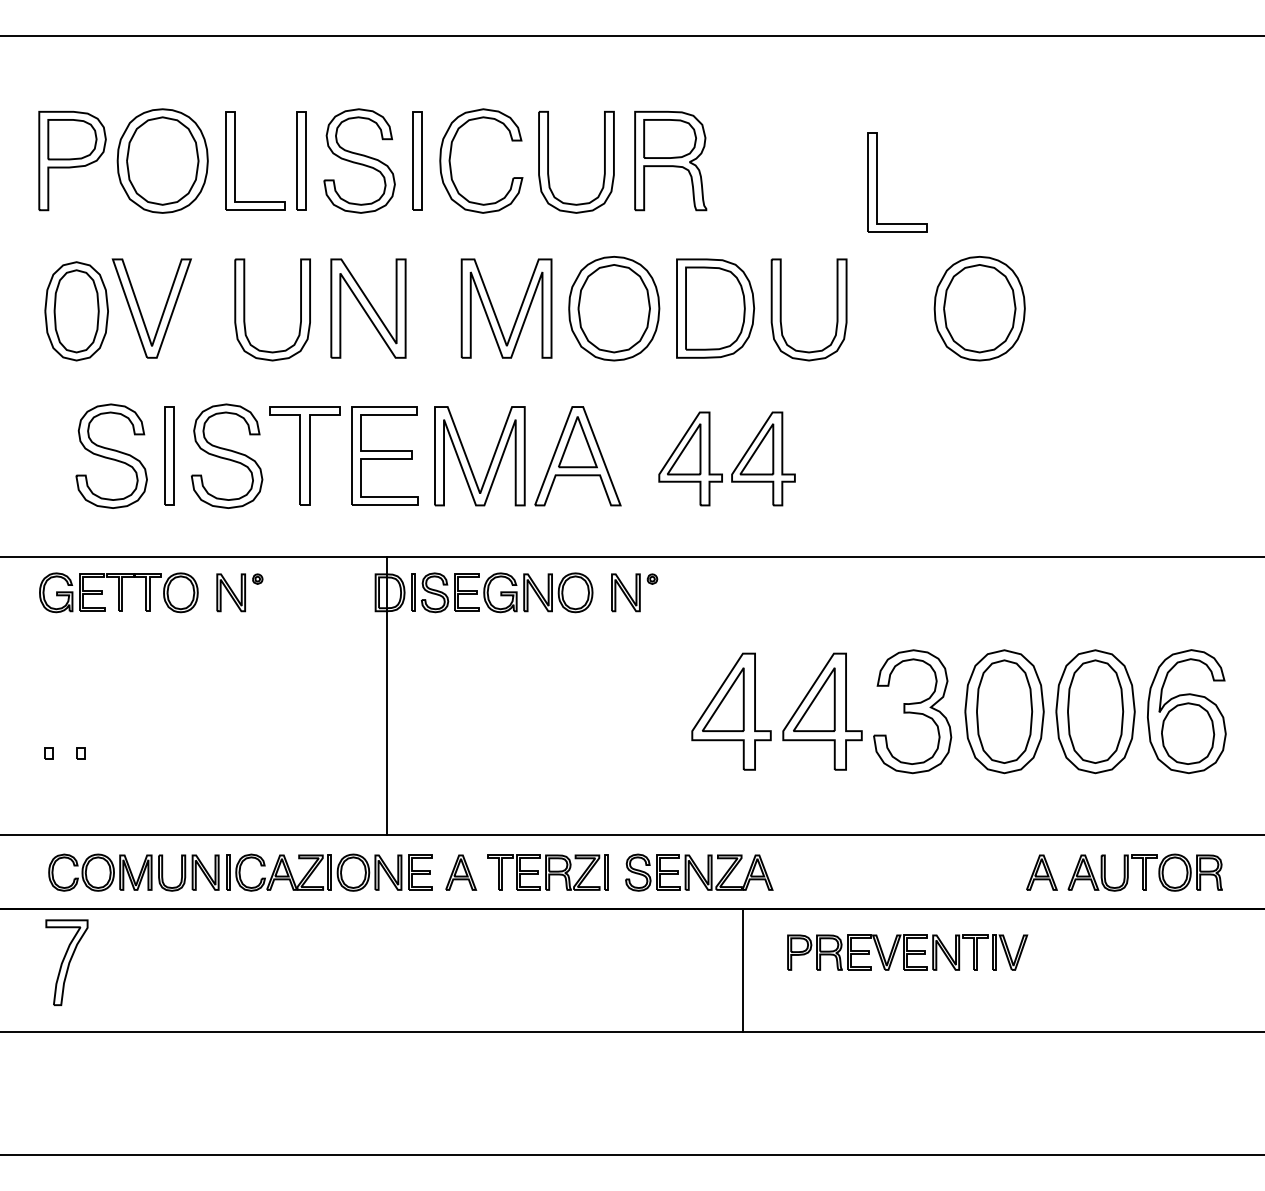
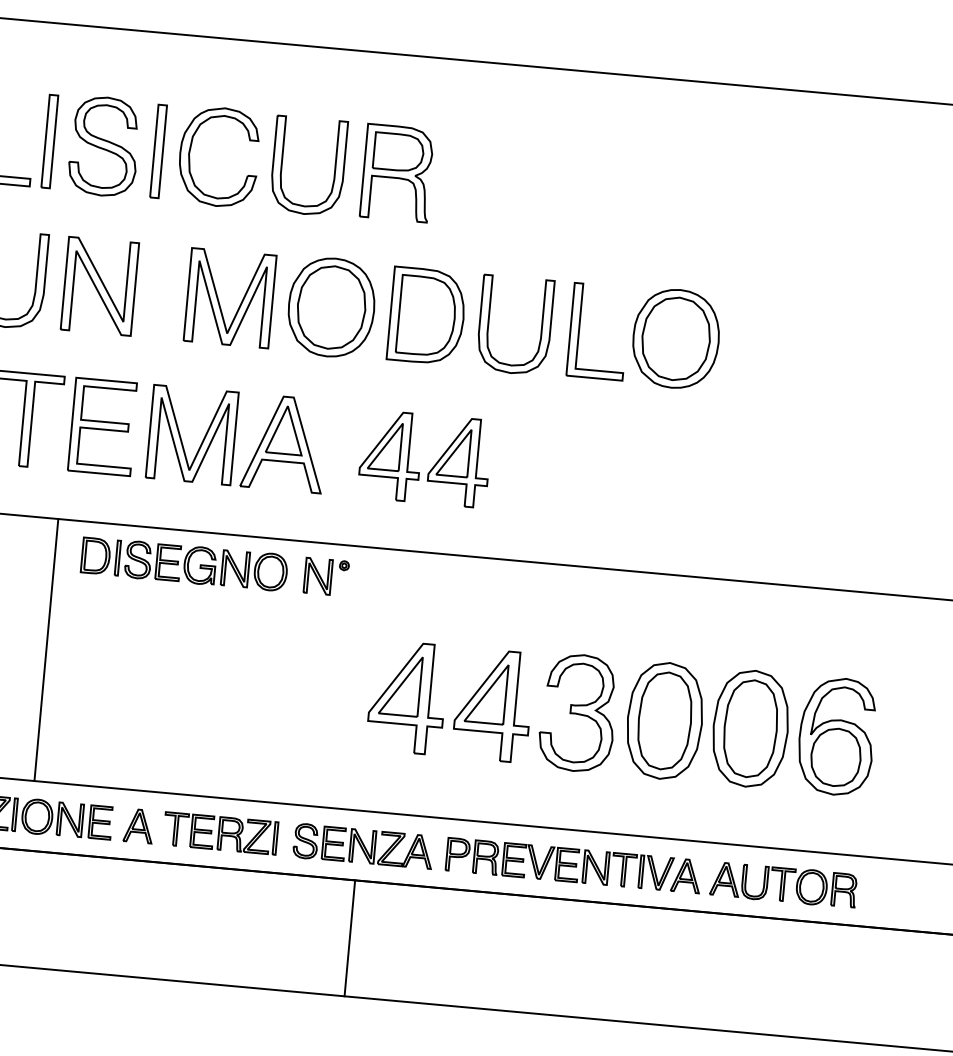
part: (877, 182) -> (579, 329), moved
line: (386, 696) -> (45, 650), moved
part: (907, 952) -> (559, 864), moved
line: (742, 970) -> (349, 938), moved

